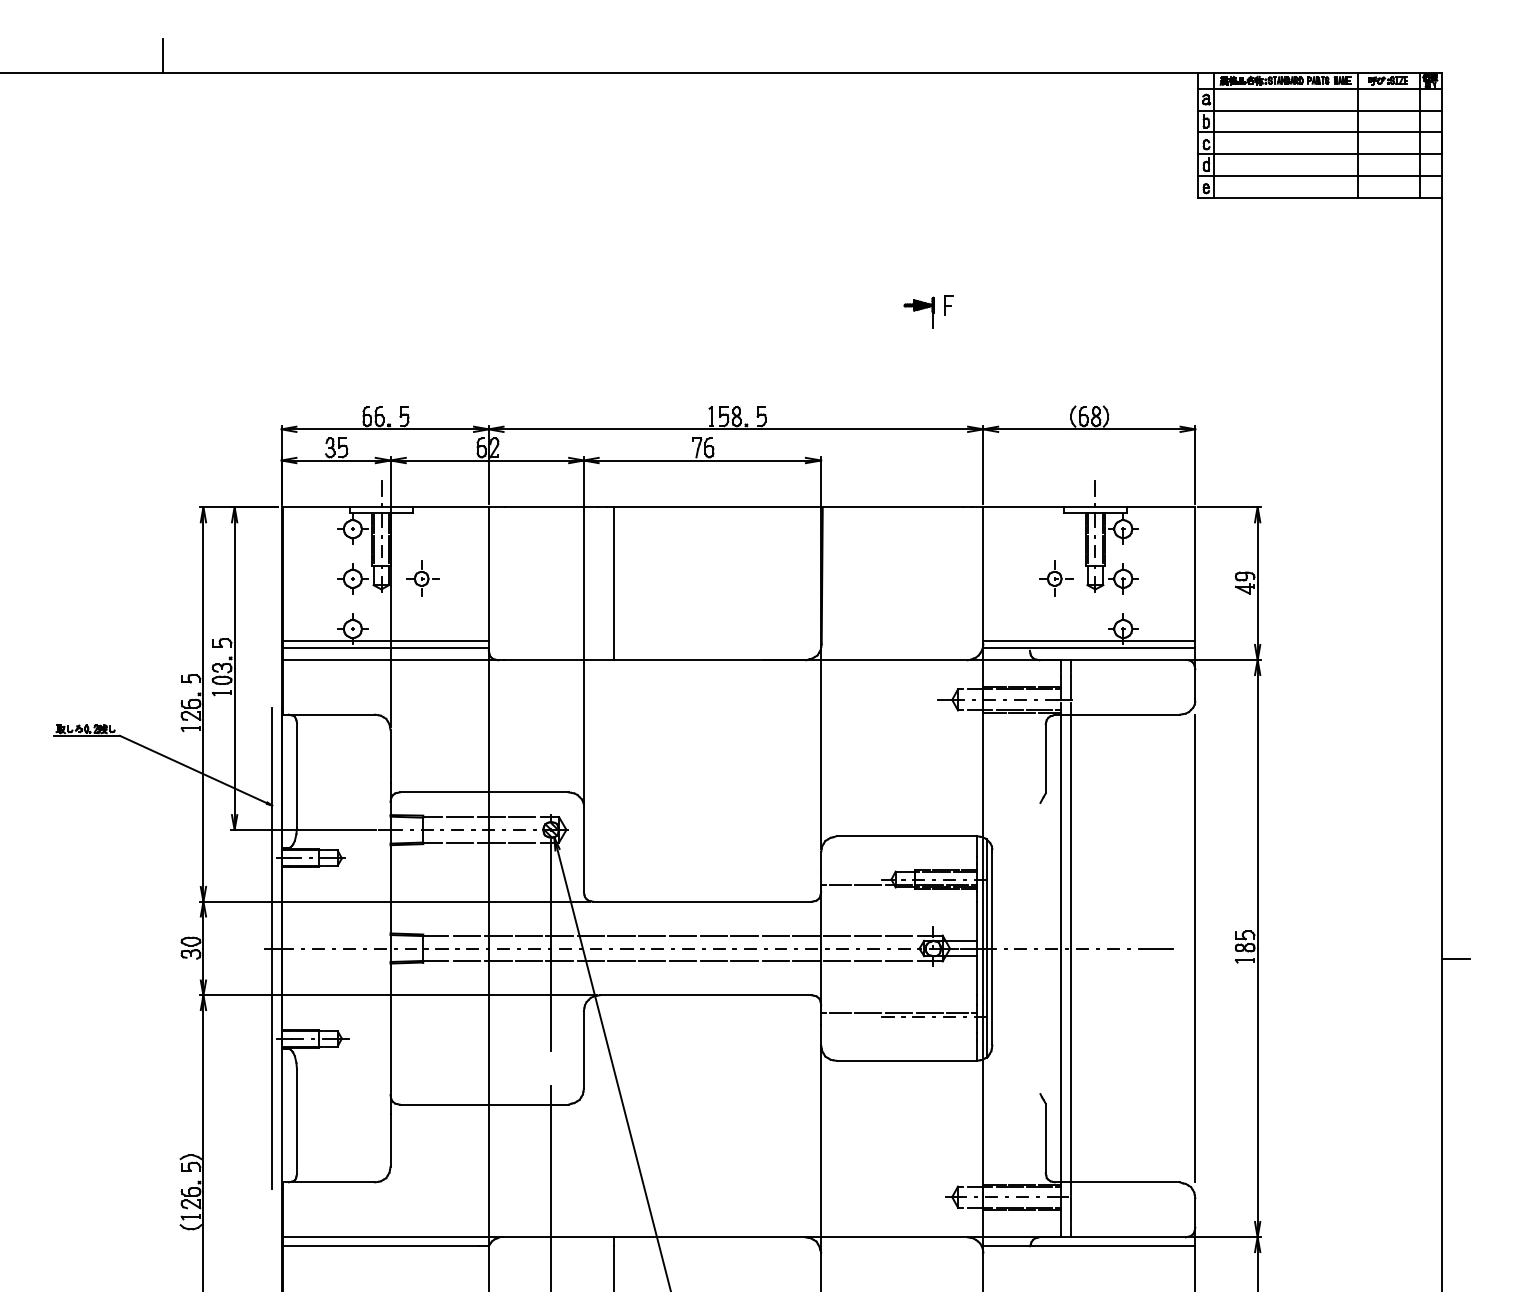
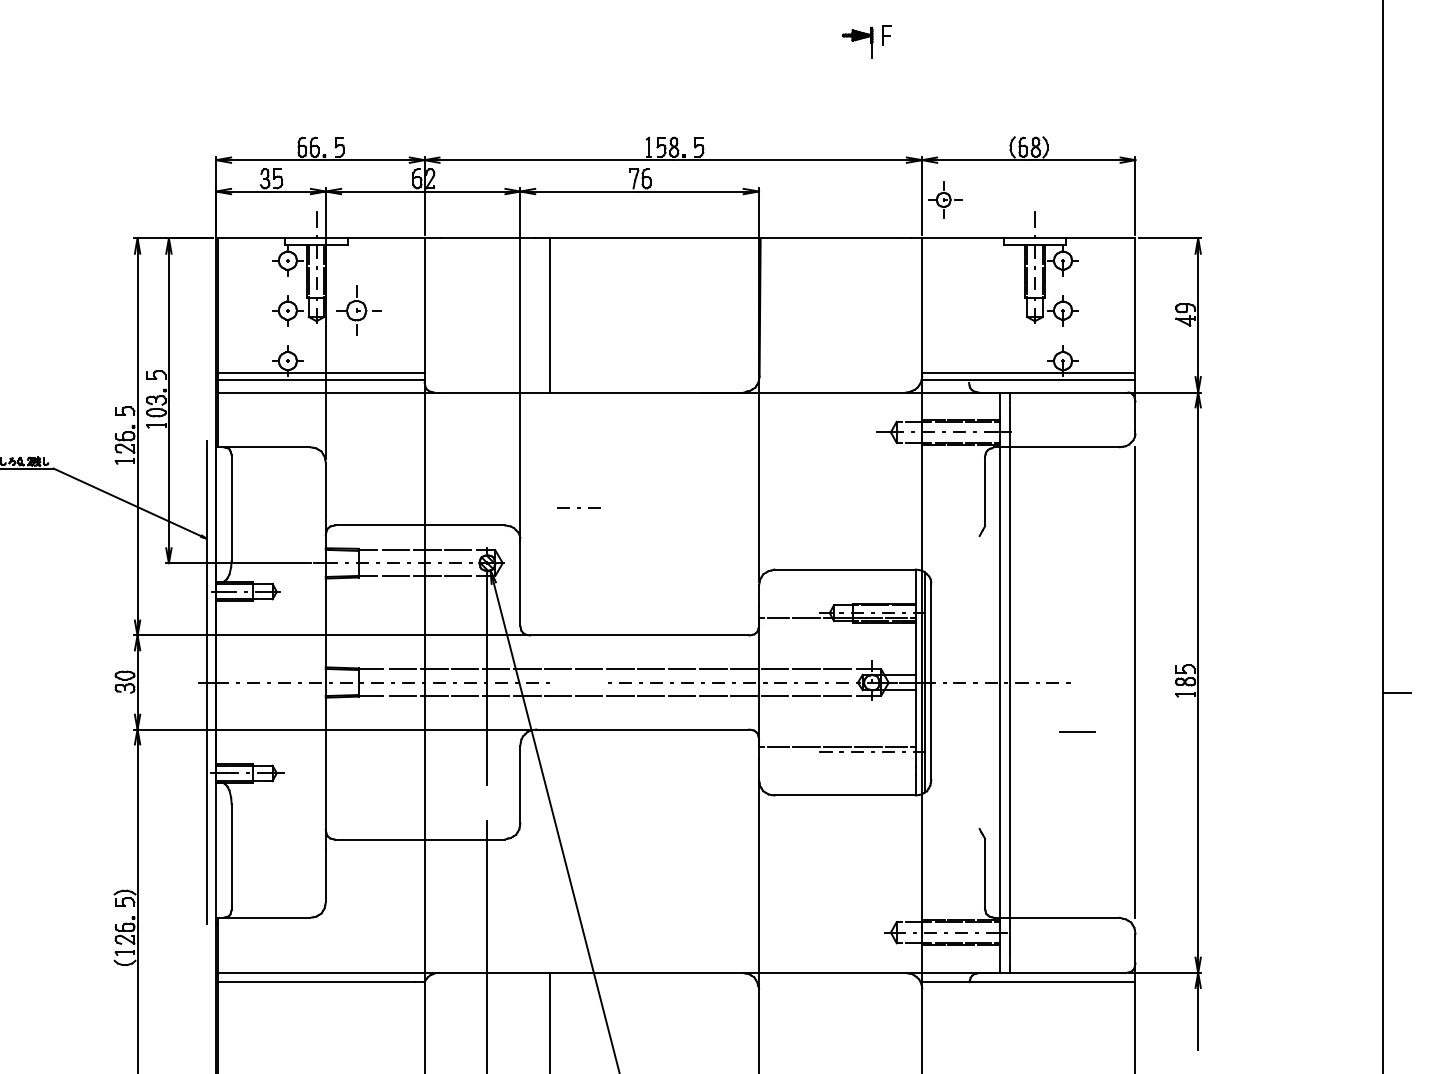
part: (422, 578) -> (357, 310), size x1.4
part: (1056, 578) -> (945, 199), moved
line: (641, 948) -> (578, 507), moved
line: (1155, 948) -> (1077, 731), moved

